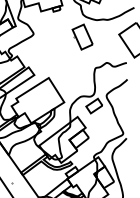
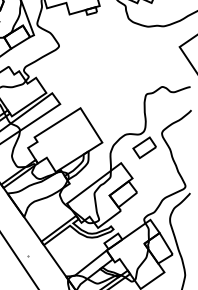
part: (82, 37) -> (128, 50), removed

